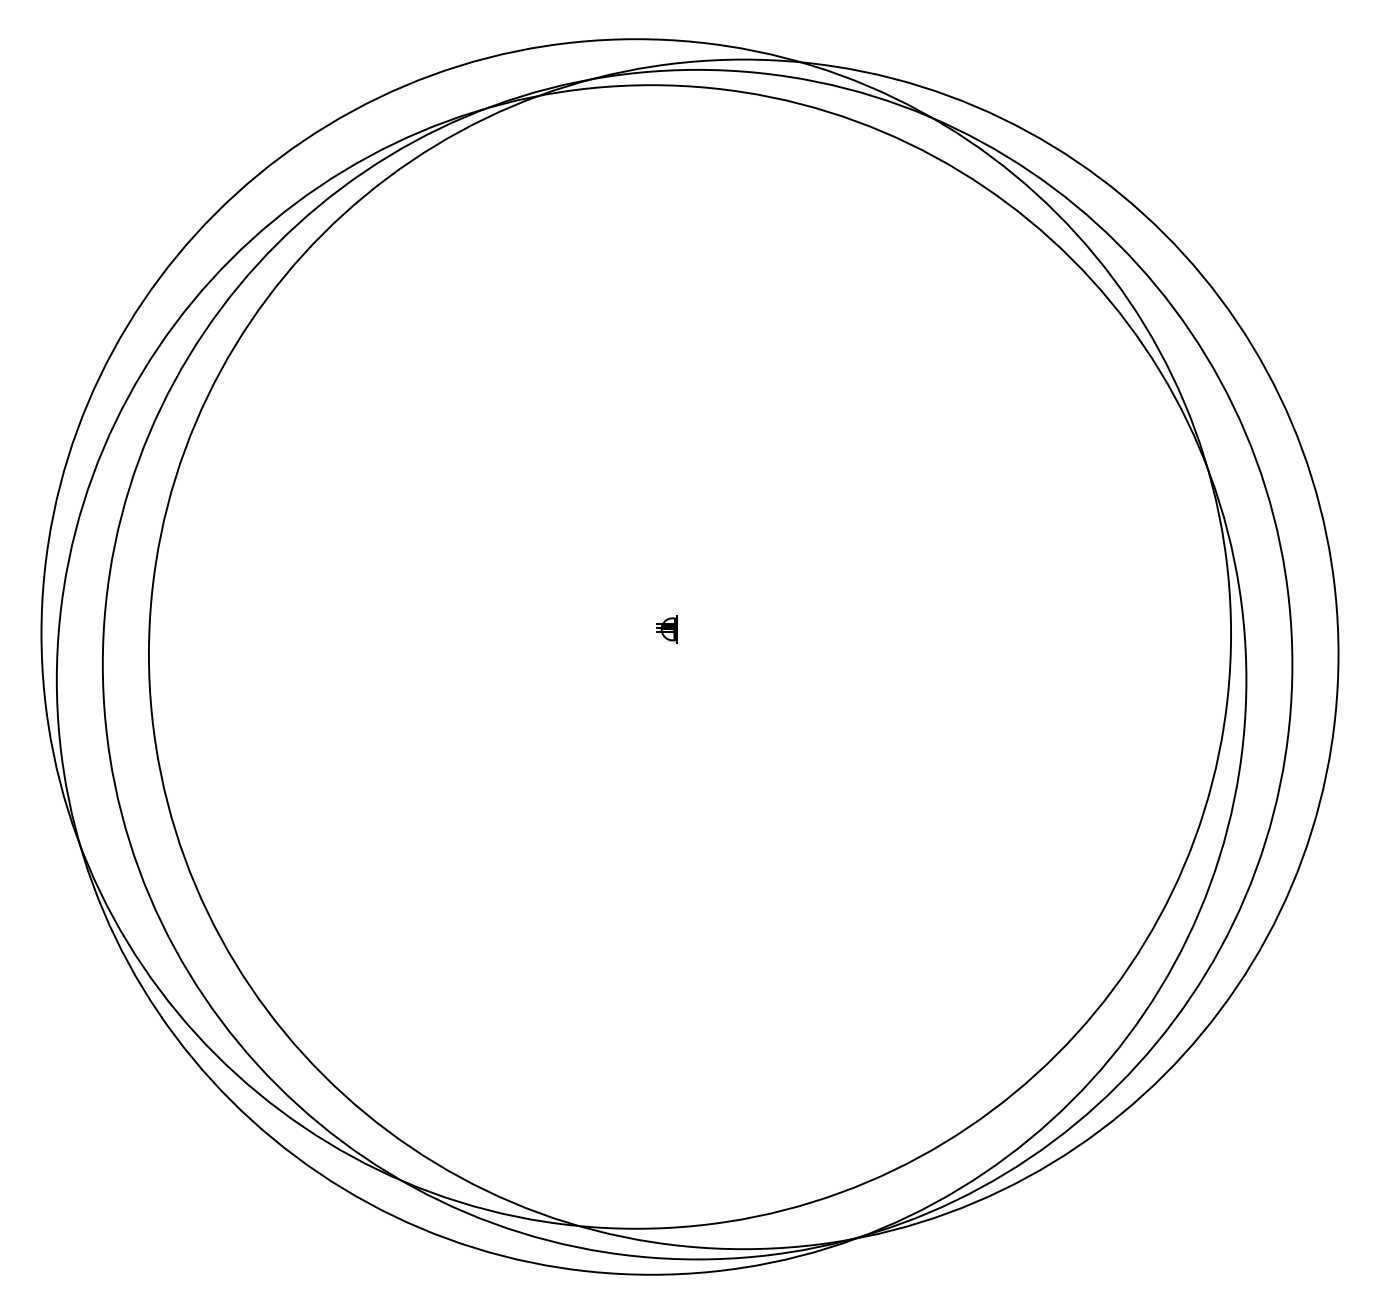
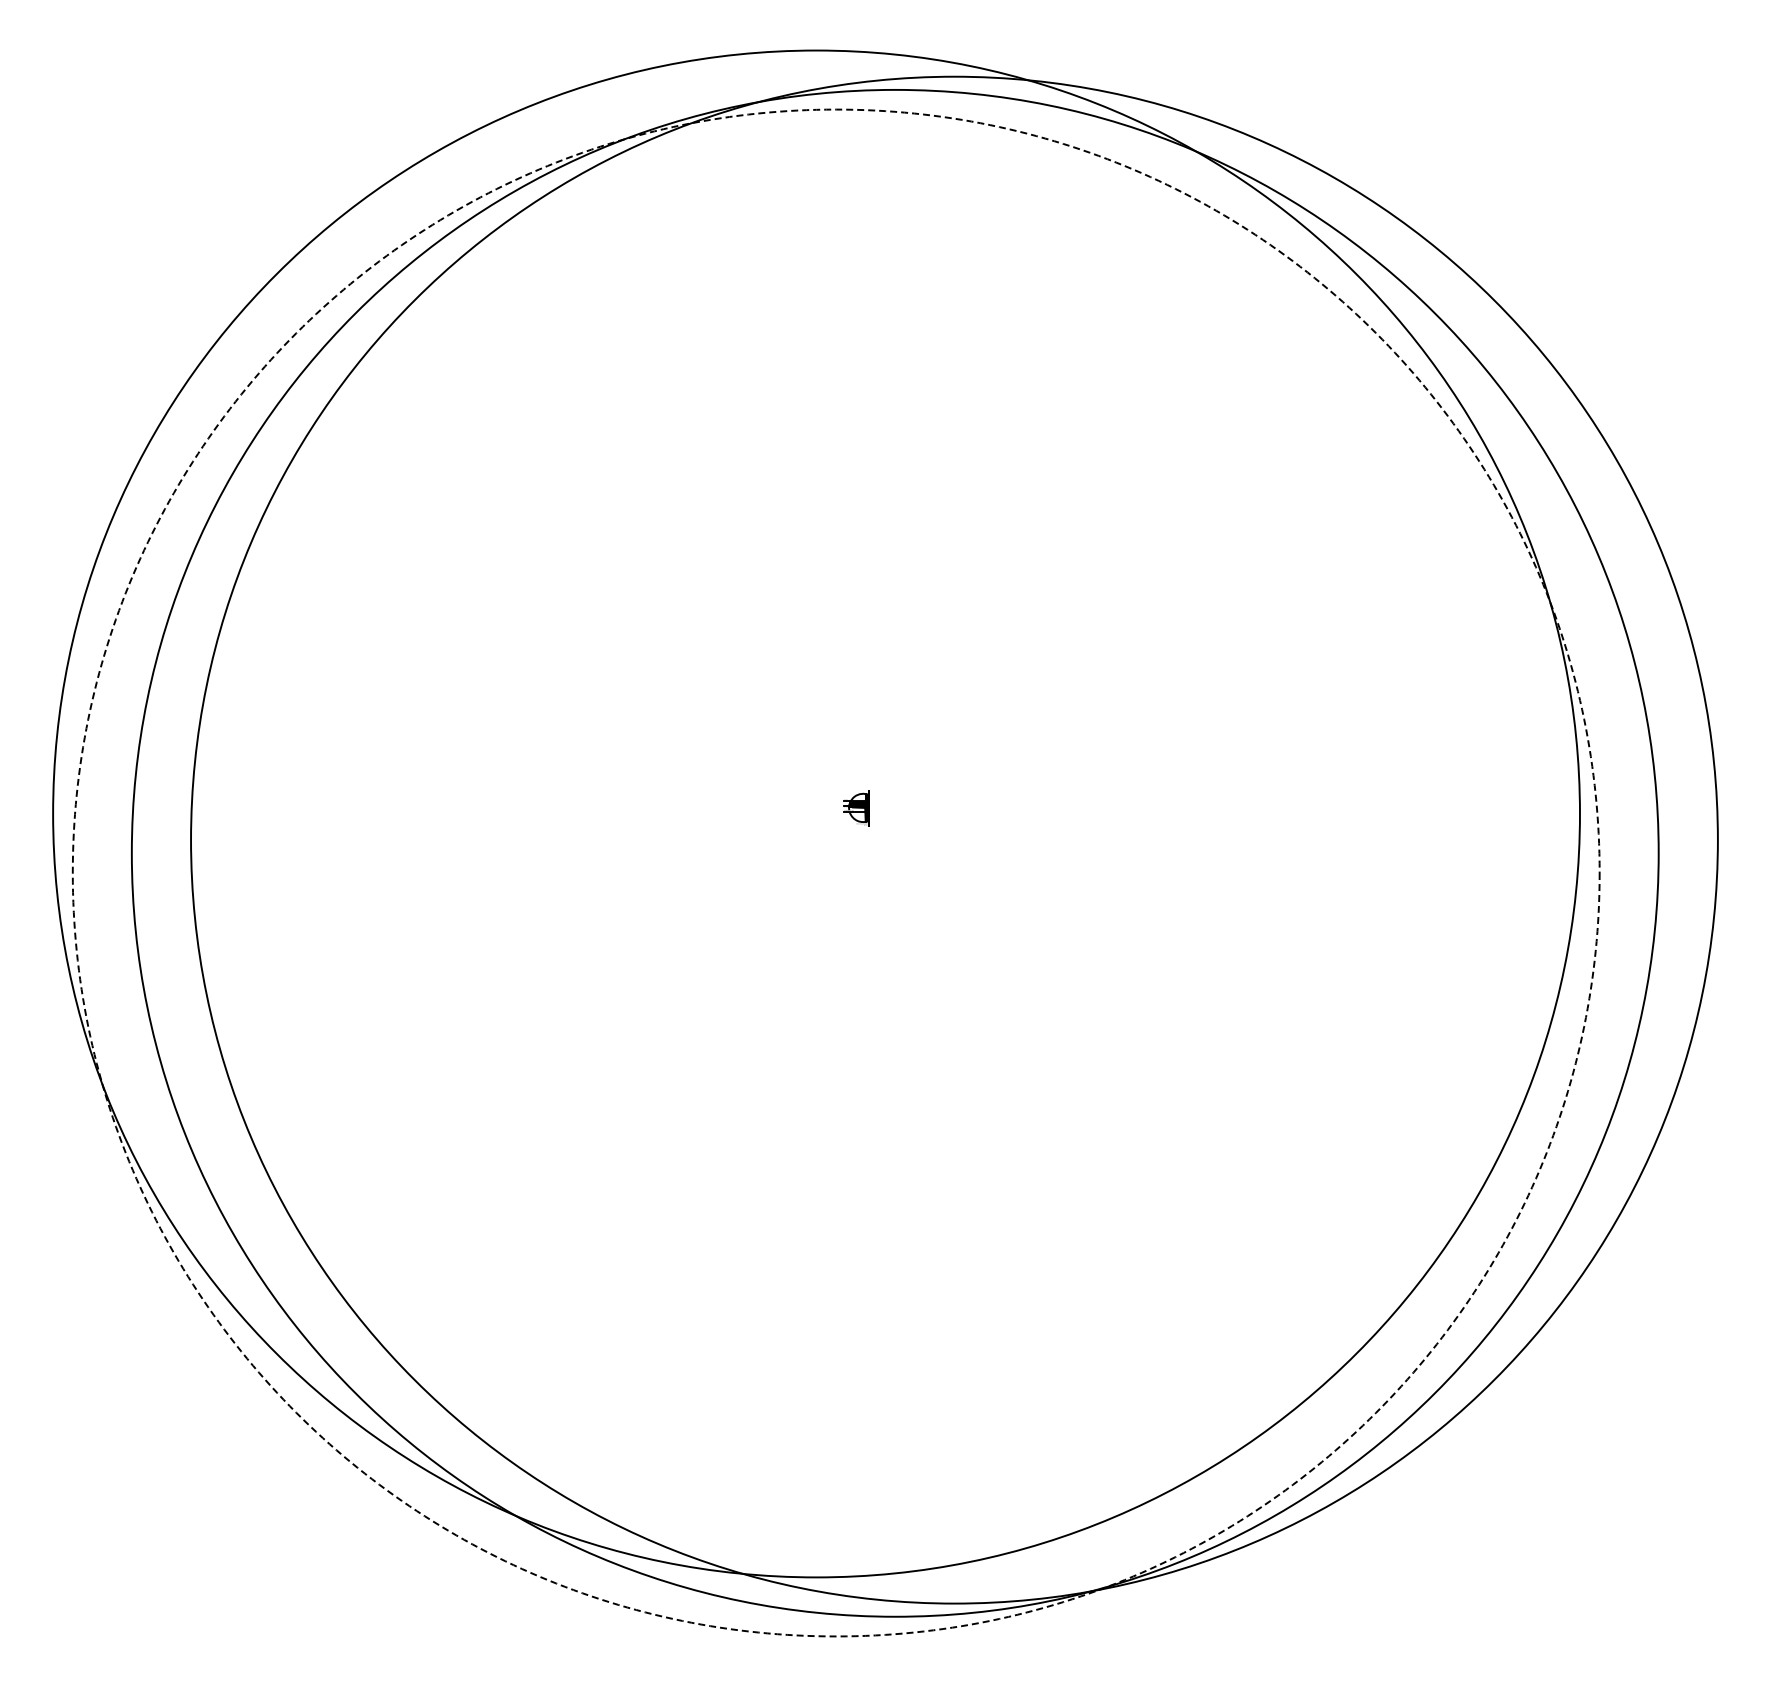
circle: (651, 679) -> (835, 872), solid -> dashed

